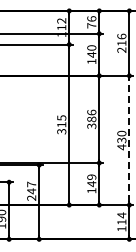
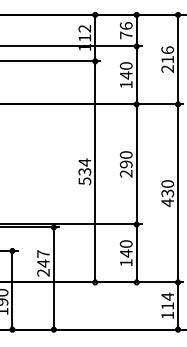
text: (91, 118) -> (125, 163), 386 -> 290
text: (61, 124) -> (84, 171), 315 -> 534
line: (129, 140) -> (178, 193), dashed -> solid
text: (91, 176) -> (125, 243), 149 -> 140

